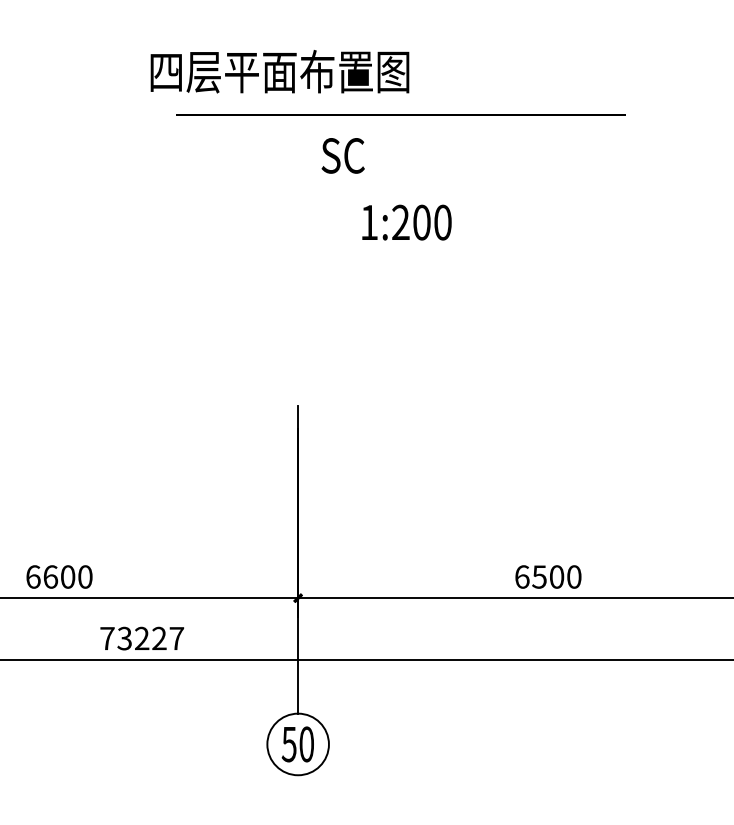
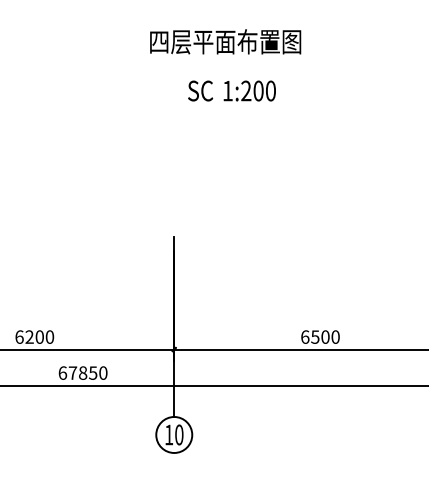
text: (279, 71) -> (225, 41), moved
text: (406, 221) -> (249, 90), moved
text: (50, 575) -> (29, 336), 6600 -> 6200
text: (141, 637) -> (82, 372), 73227 -> 67850
text: (288, 743) -> (168, 434), 50 -> 10

